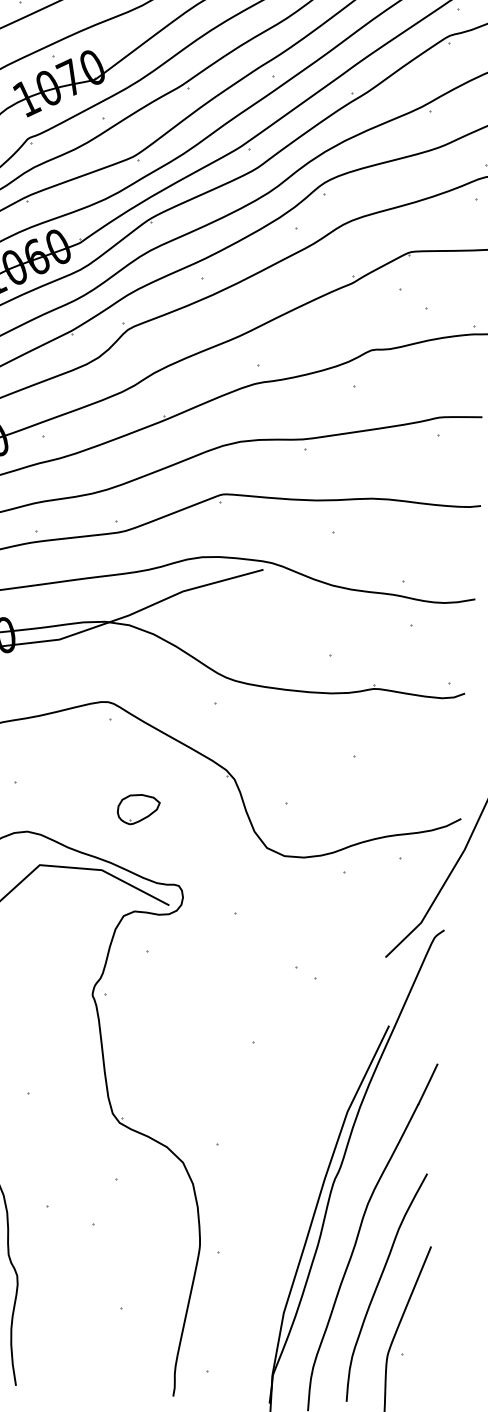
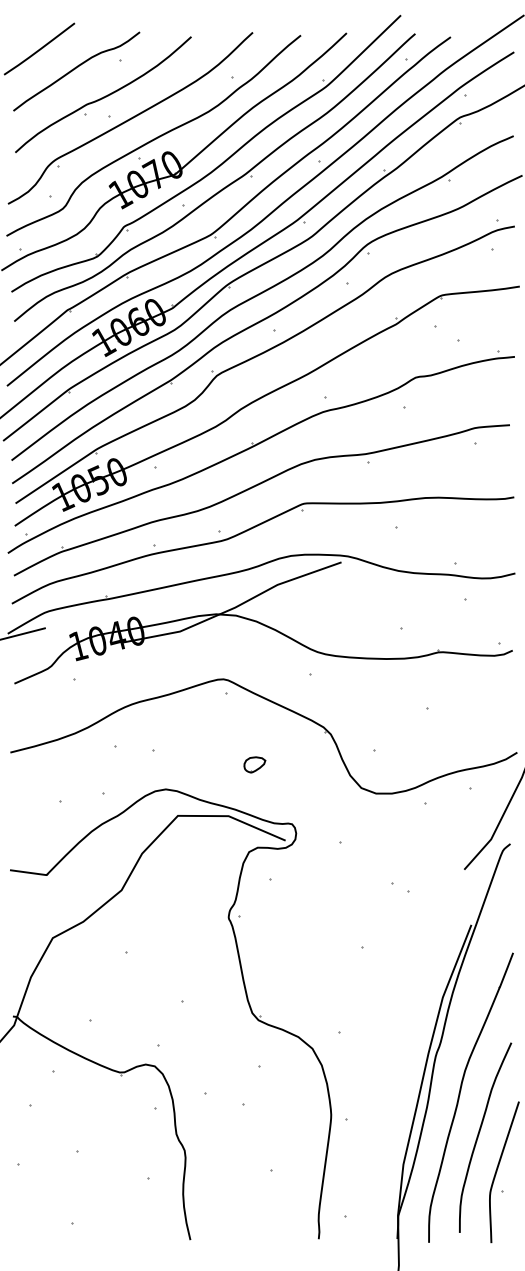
part: (138, 809) -> (254, 764), size x0.62

